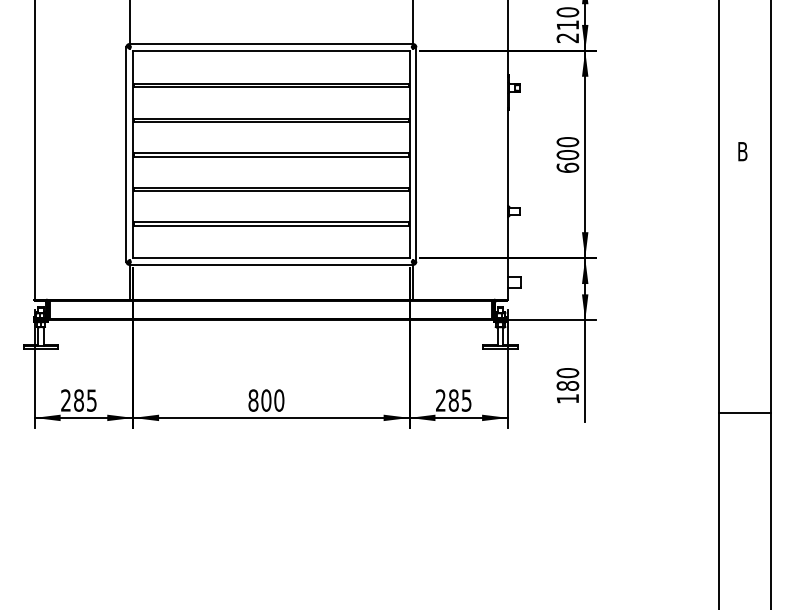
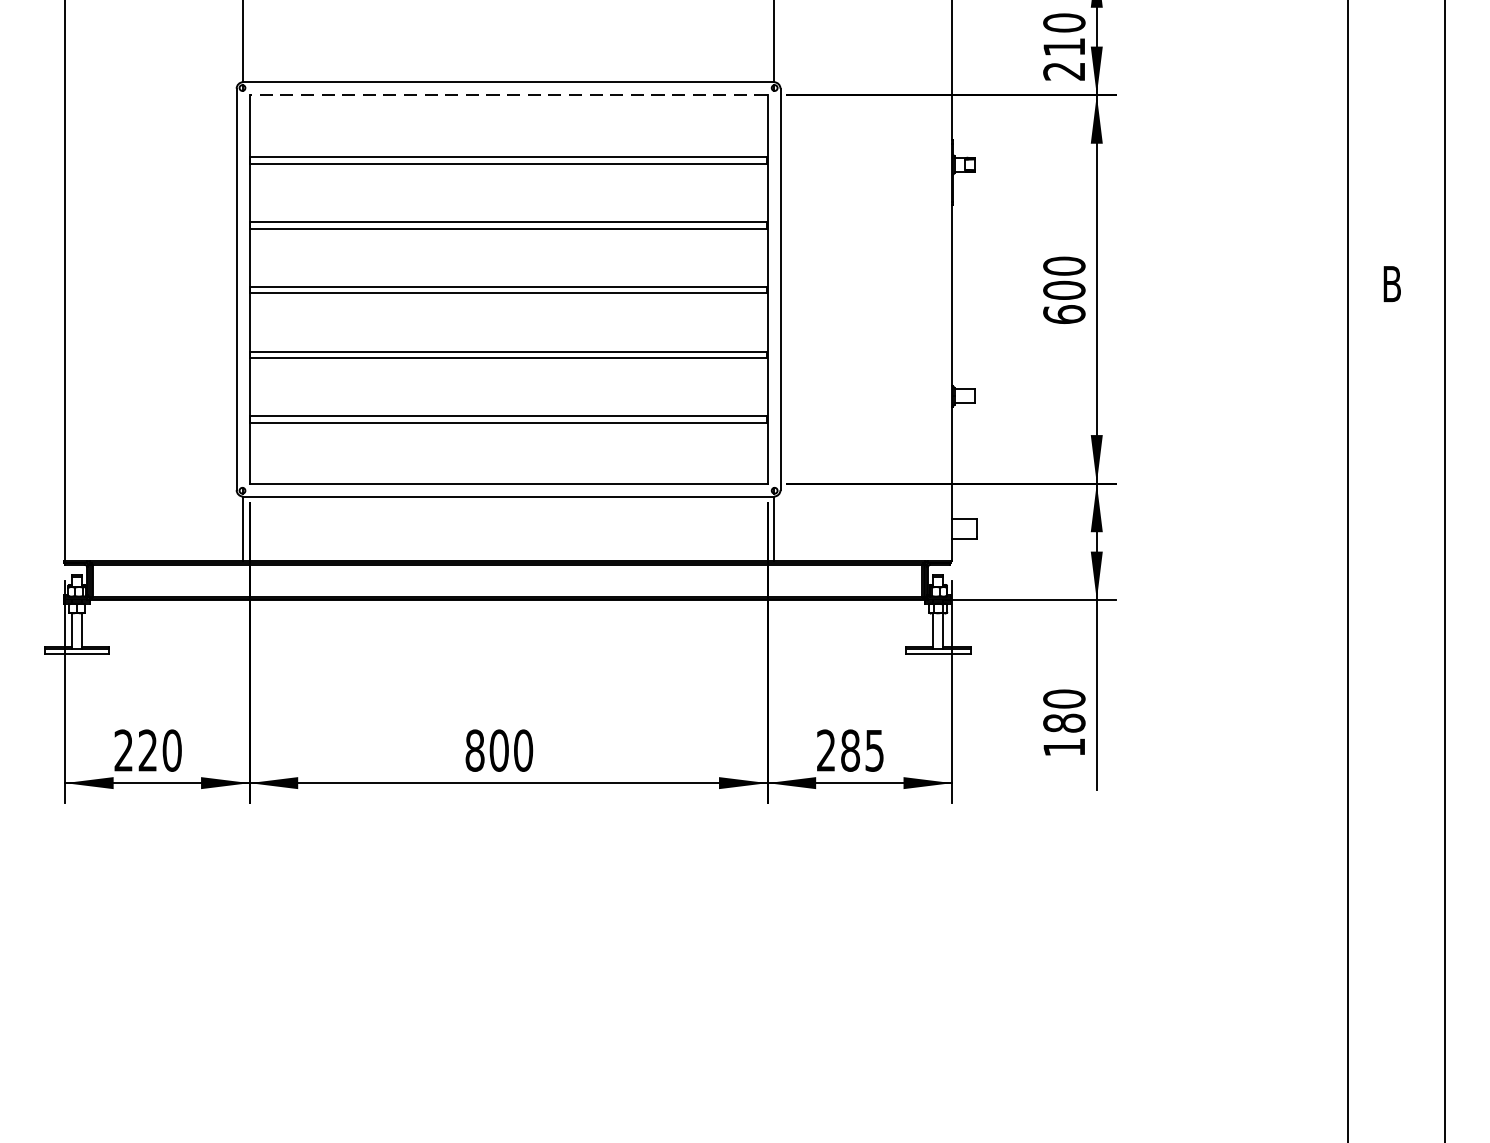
line: (270, 50) -> (506, 94), solid -> dashed
text: (85, 400) -> (160, 750), 285 -> 220
line: (745, 413) -> (1397, 774), removed

